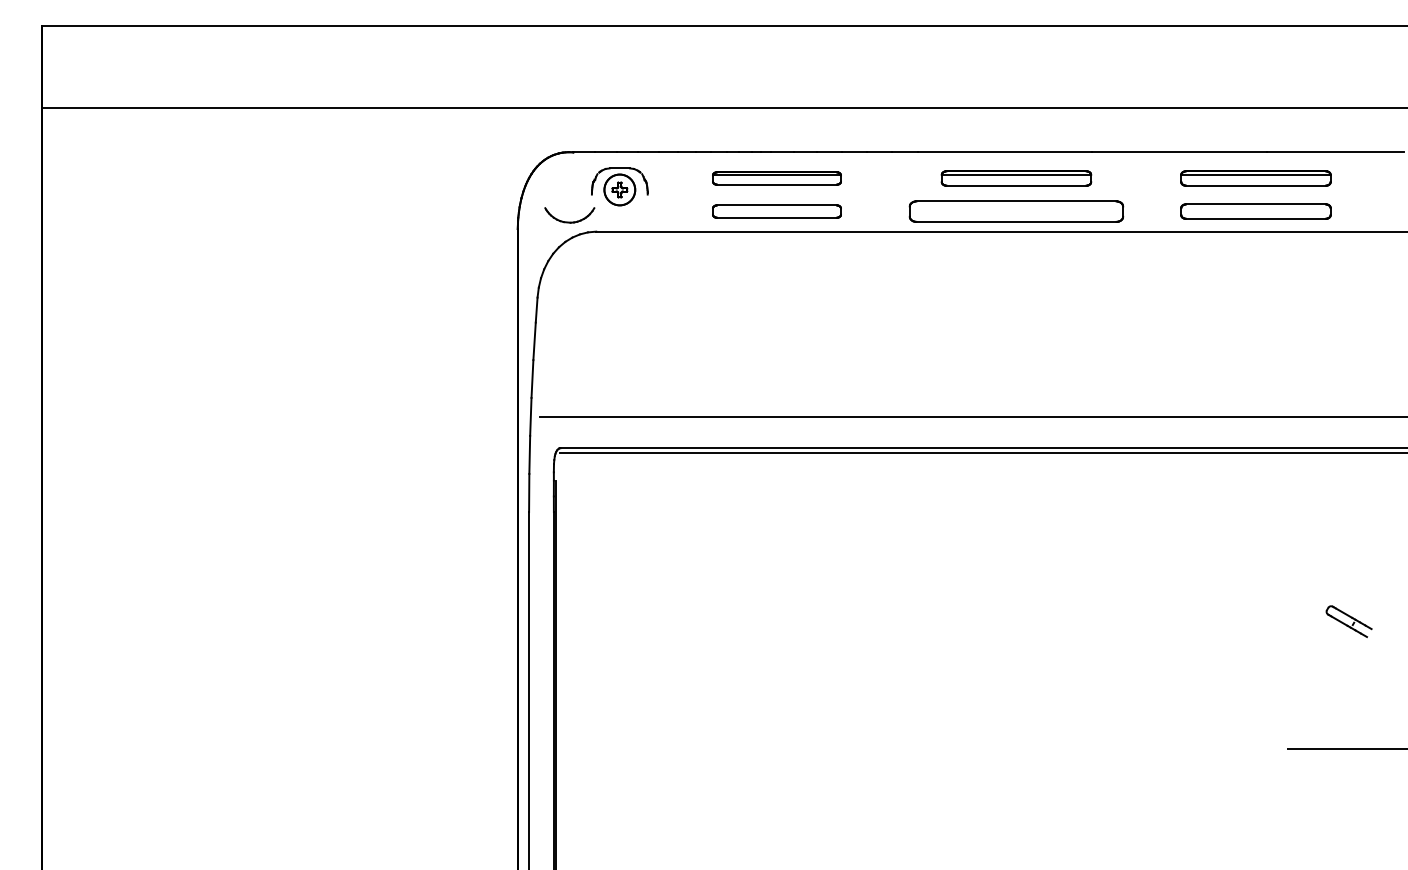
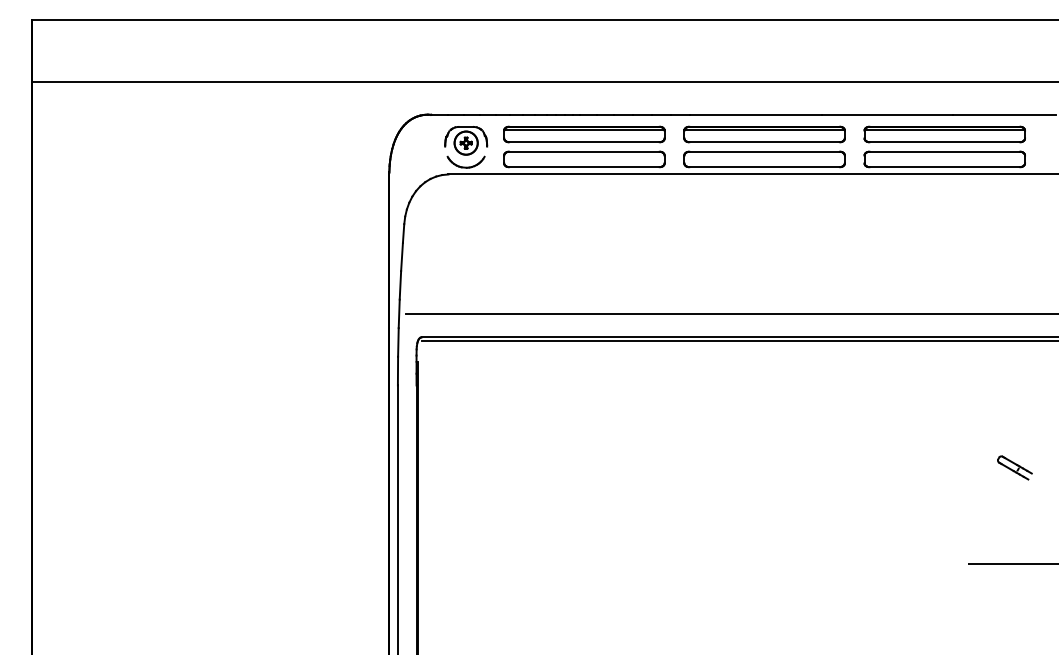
part: (776, 178) -> (584, 134), size x1.67
part: (1016, 178) -> (764, 134), size x1.43
part: (1255, 178) -> (944, 134), size x1.43
part: (776, 211) -> (584, 159), size x1.67
part: (1255, 211) -> (944, 159), size x1.43
part: (569, 215) -> (465, 162), moved

